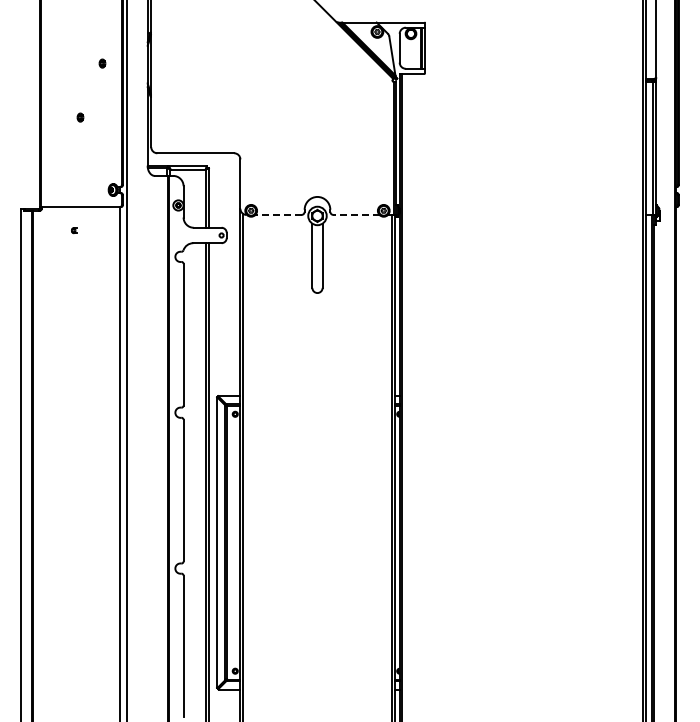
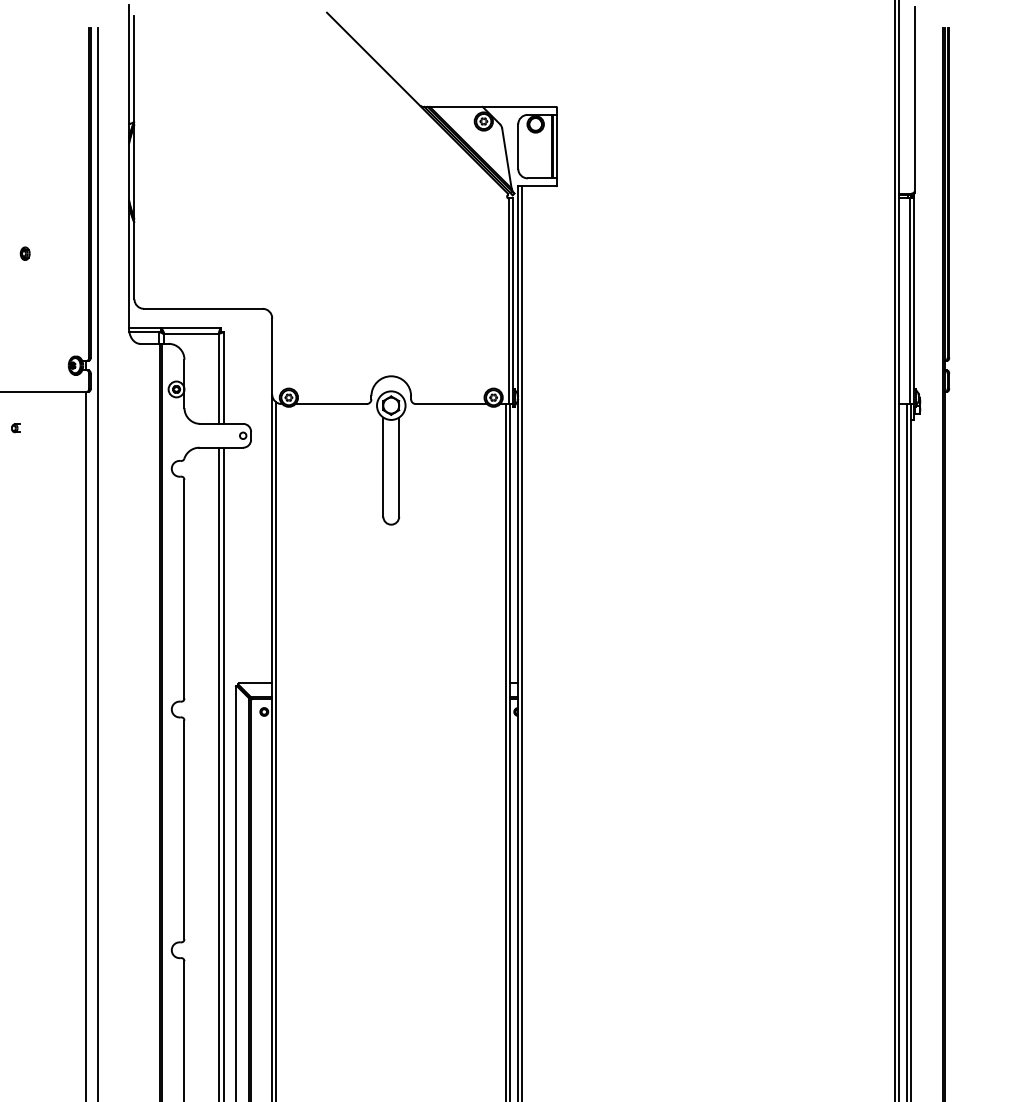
part: (102, 63) -> (59, 170), removed
line: (278, 214) -> (331, 403), dashed -> solid
line: (356, 214) -> (451, 403), dashed -> solid

